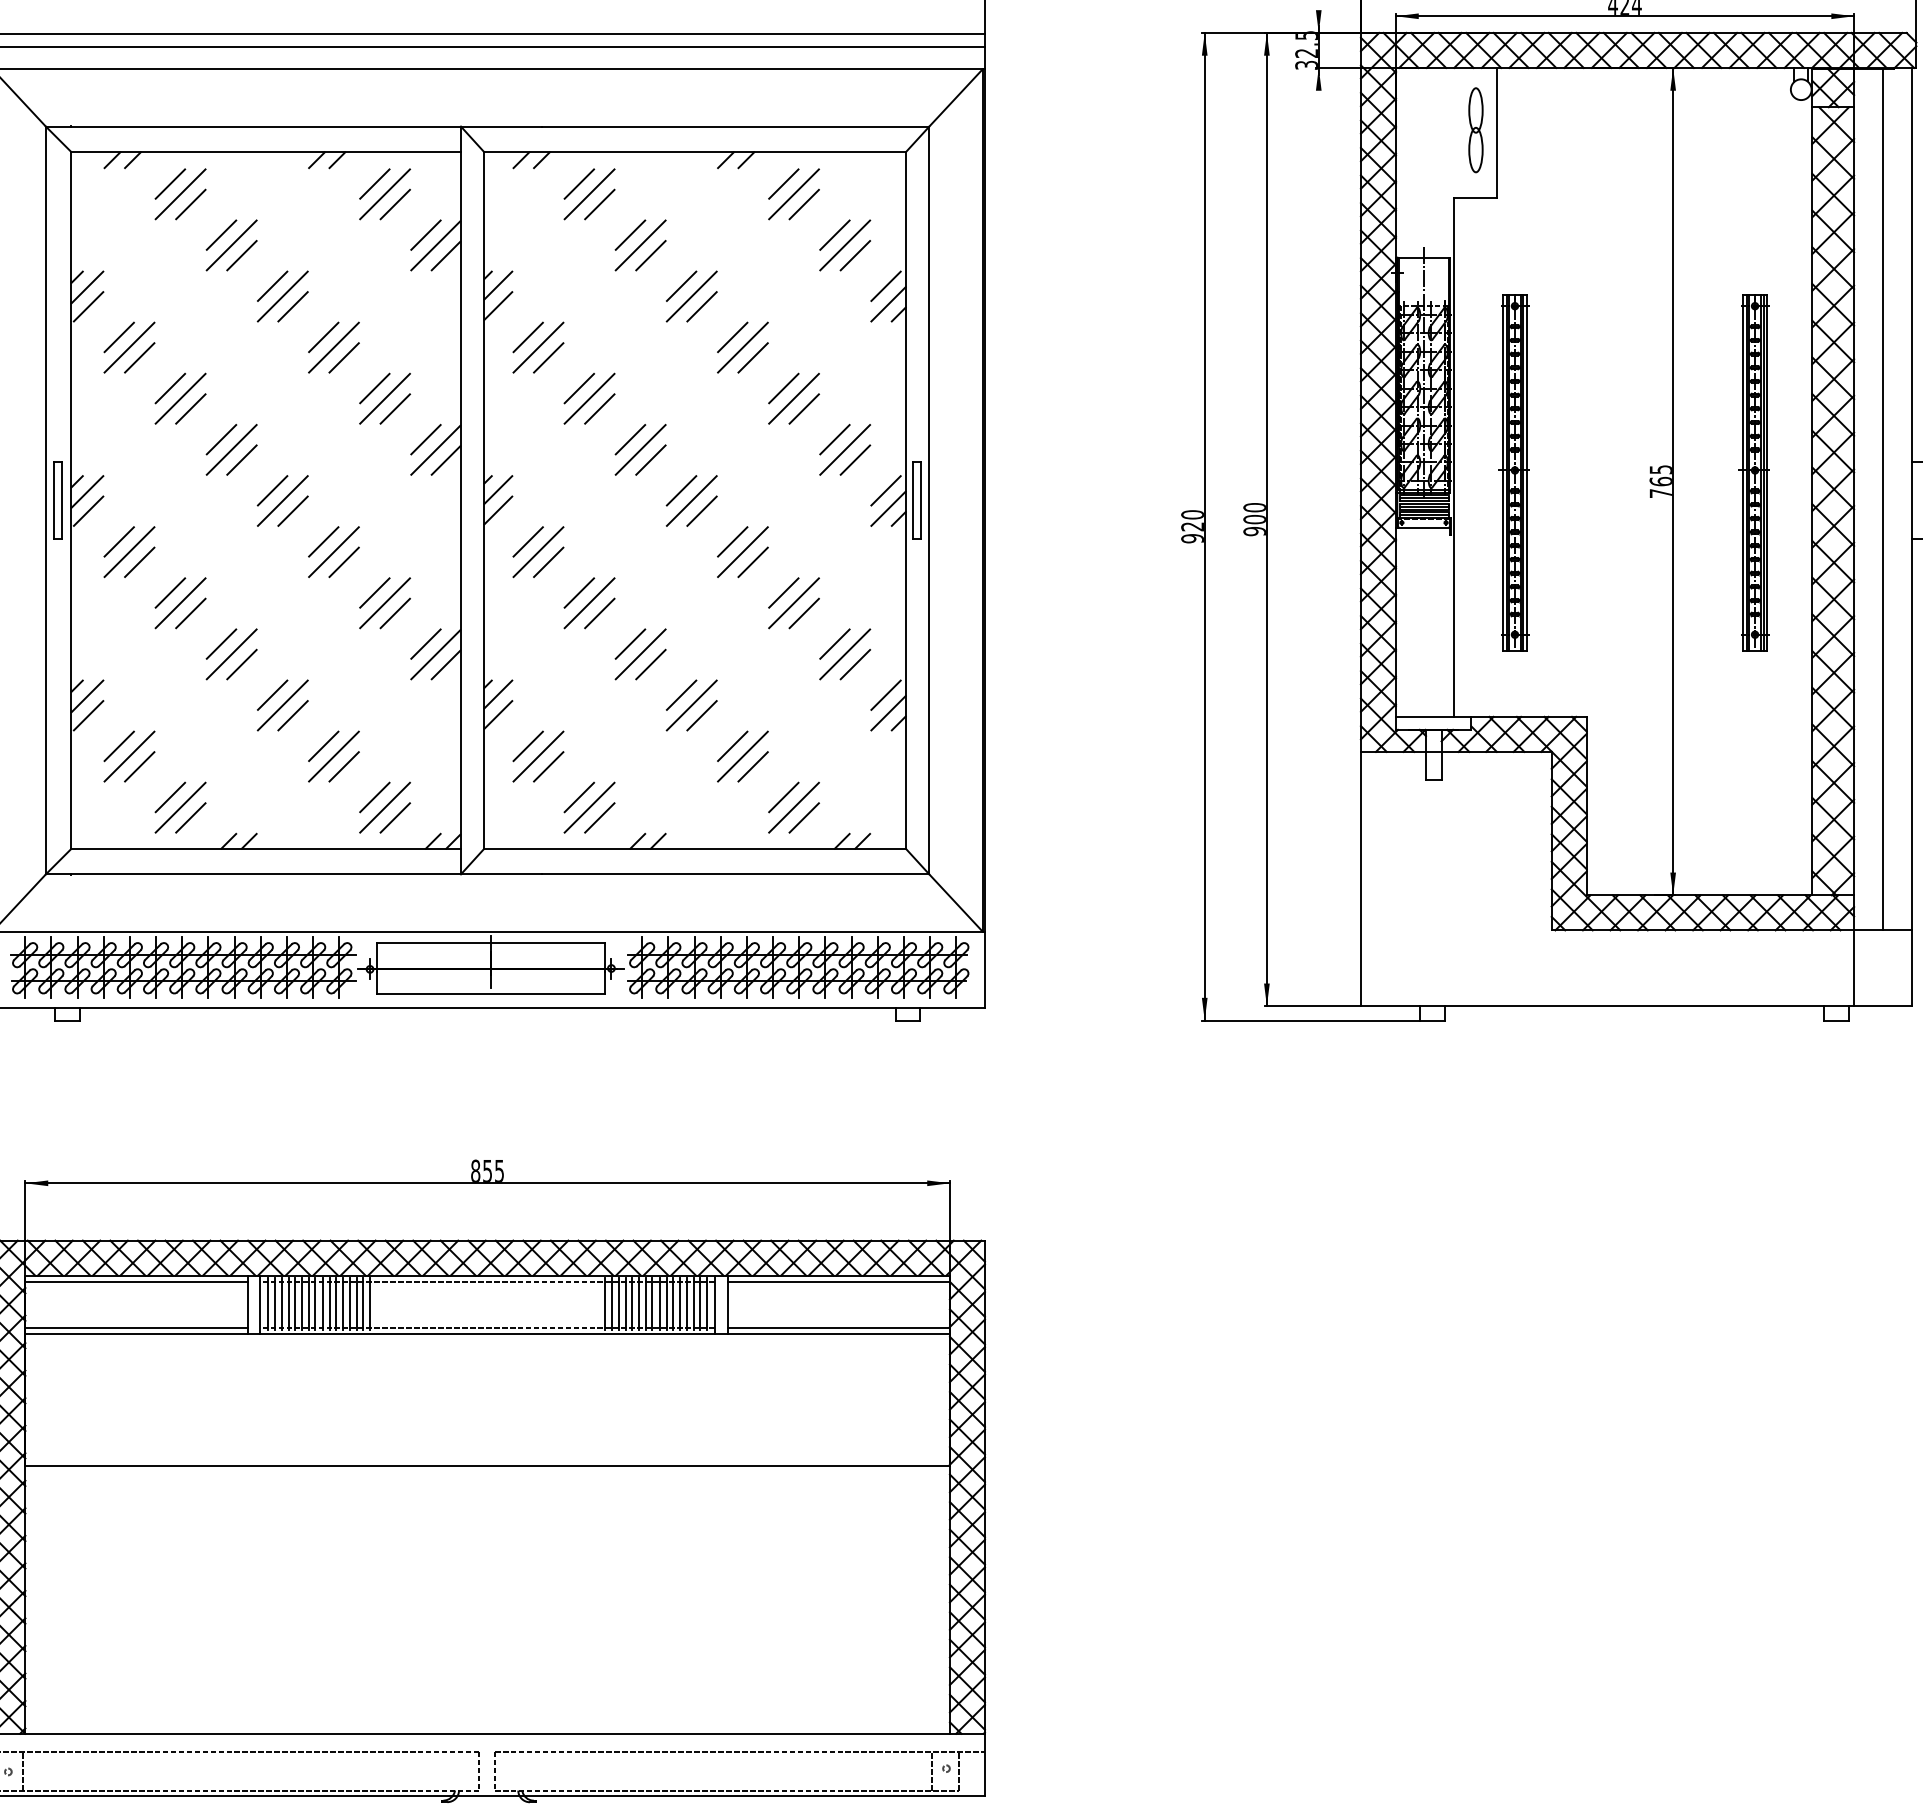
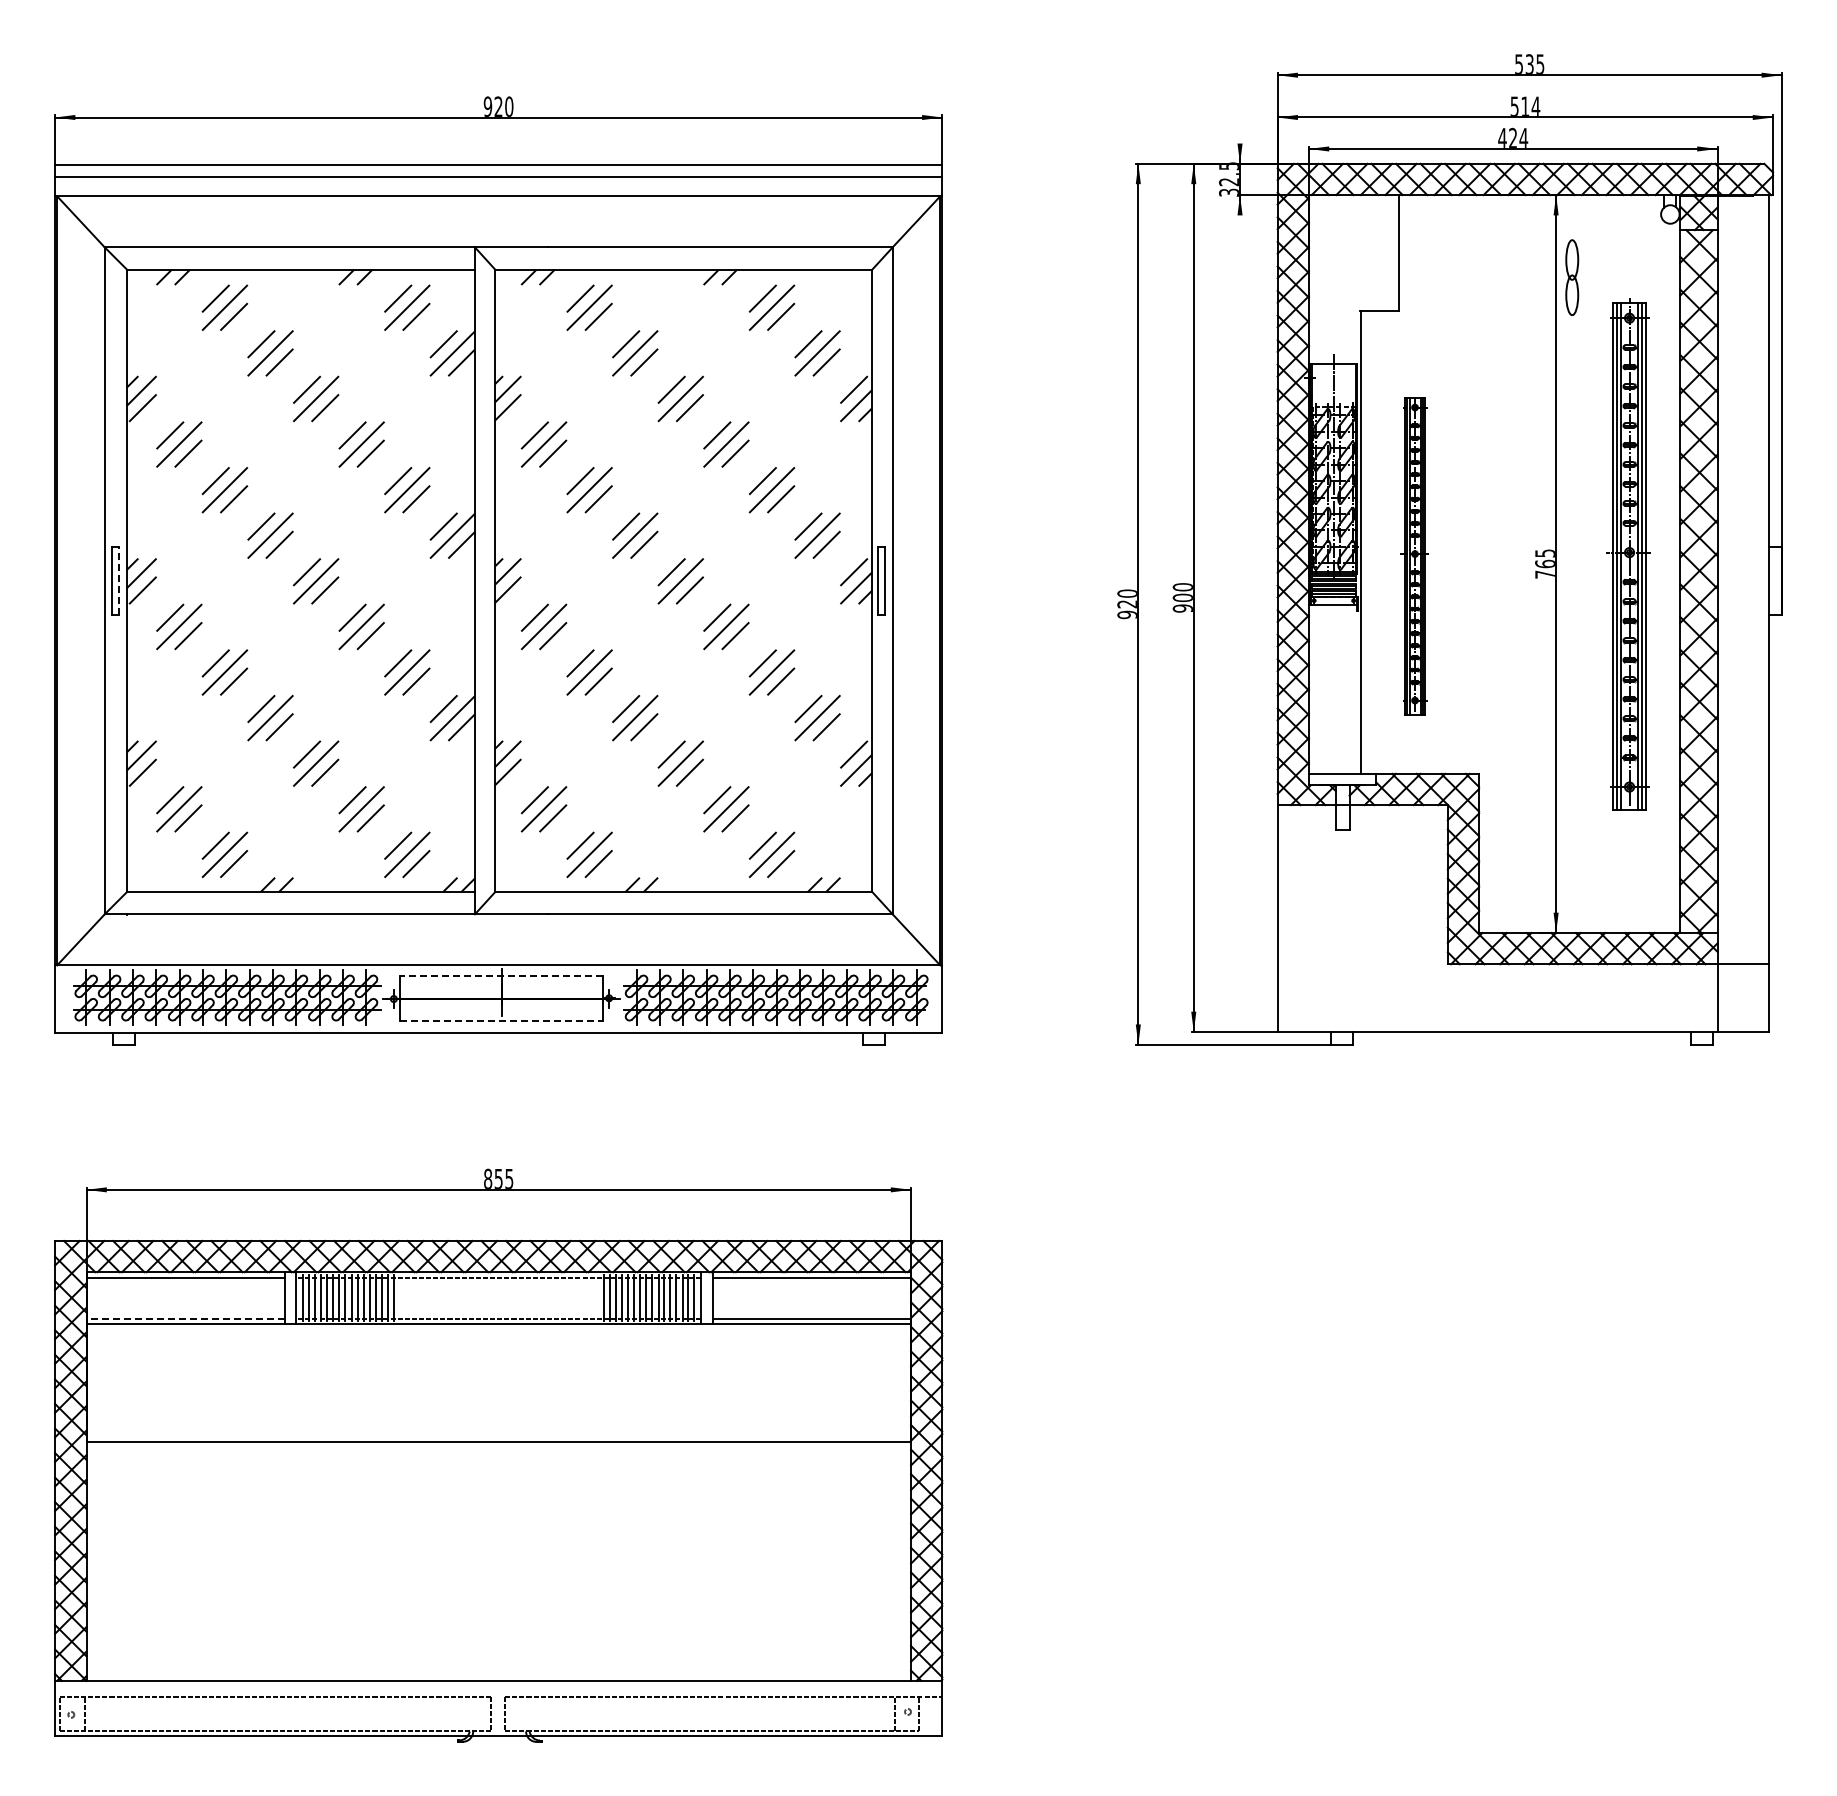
part: (1476, 130) -> (1572, 277), moved
part: (1754, 473) -> (1628, 556), size x1.6
line: (1883, 498) -> (1743, 579), removed
line: (62, 500) -> (119, 580), solid -> dashed
line: (490, 942) -> (501, 975), solid -> dashed
line: (490, 994) -> (501, 1021), solid -> dashed
line: (136, 1327) -> (185, 1318), solid -> dashed

